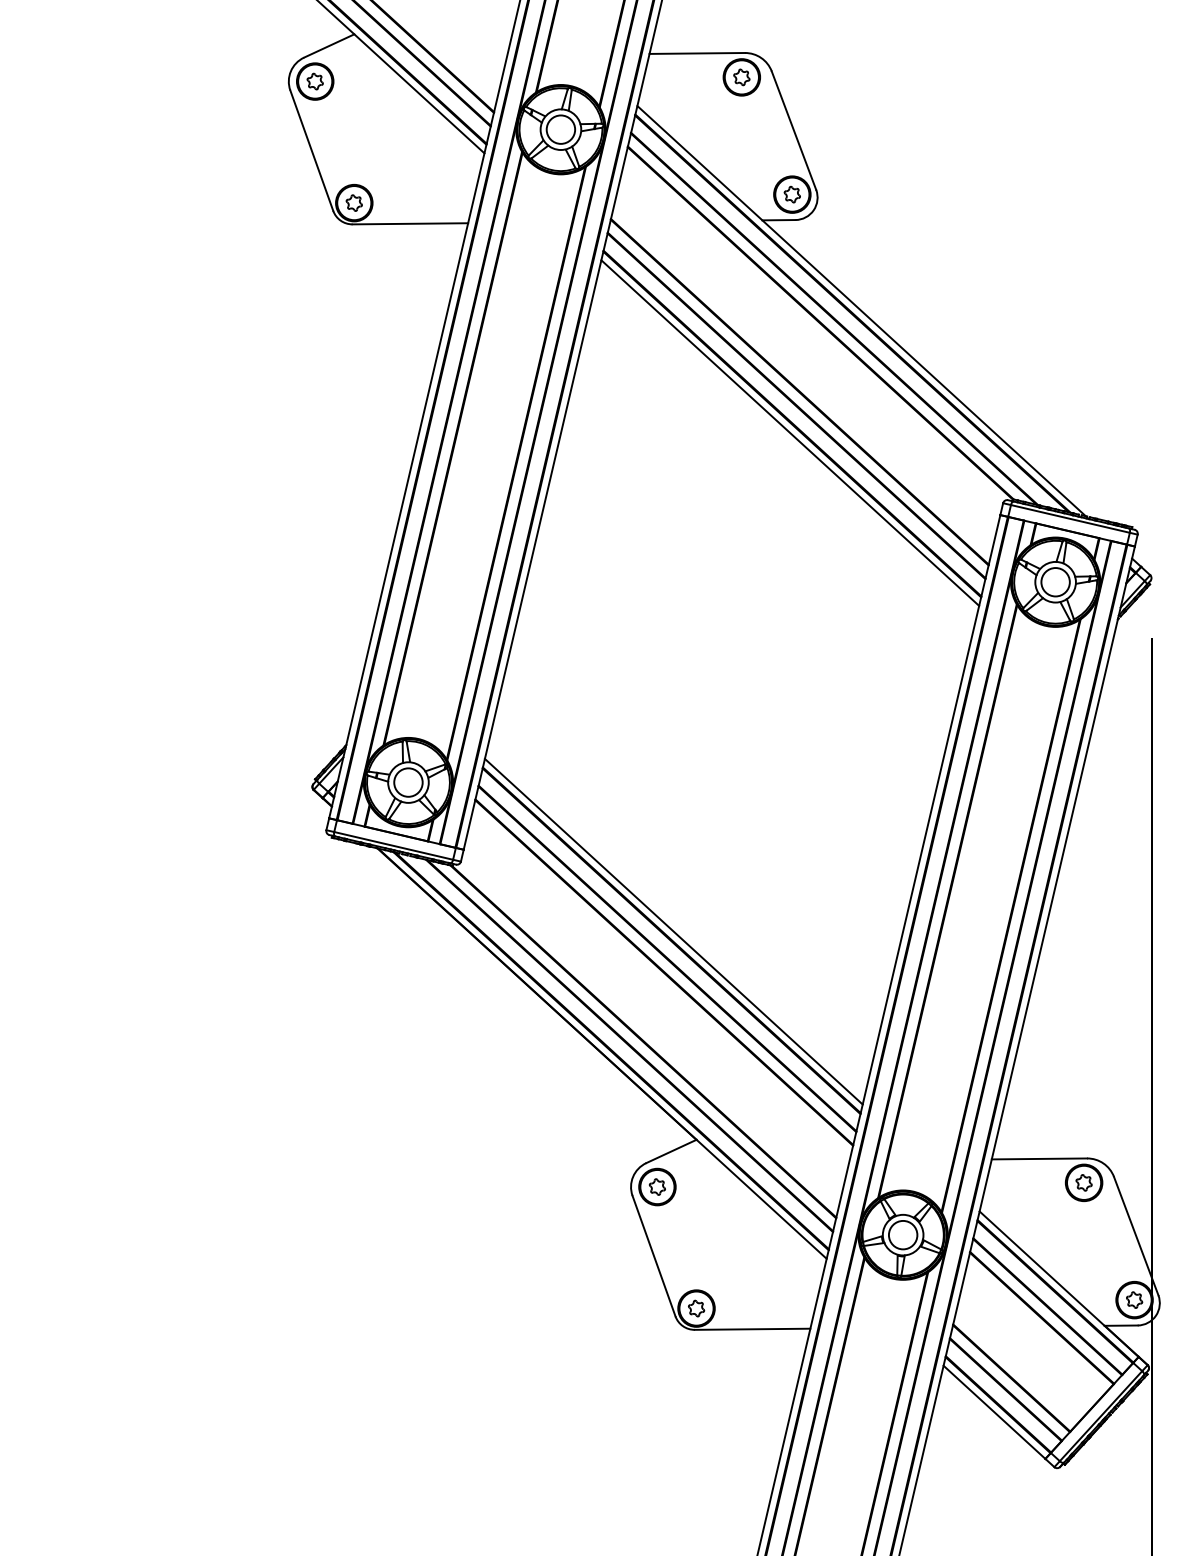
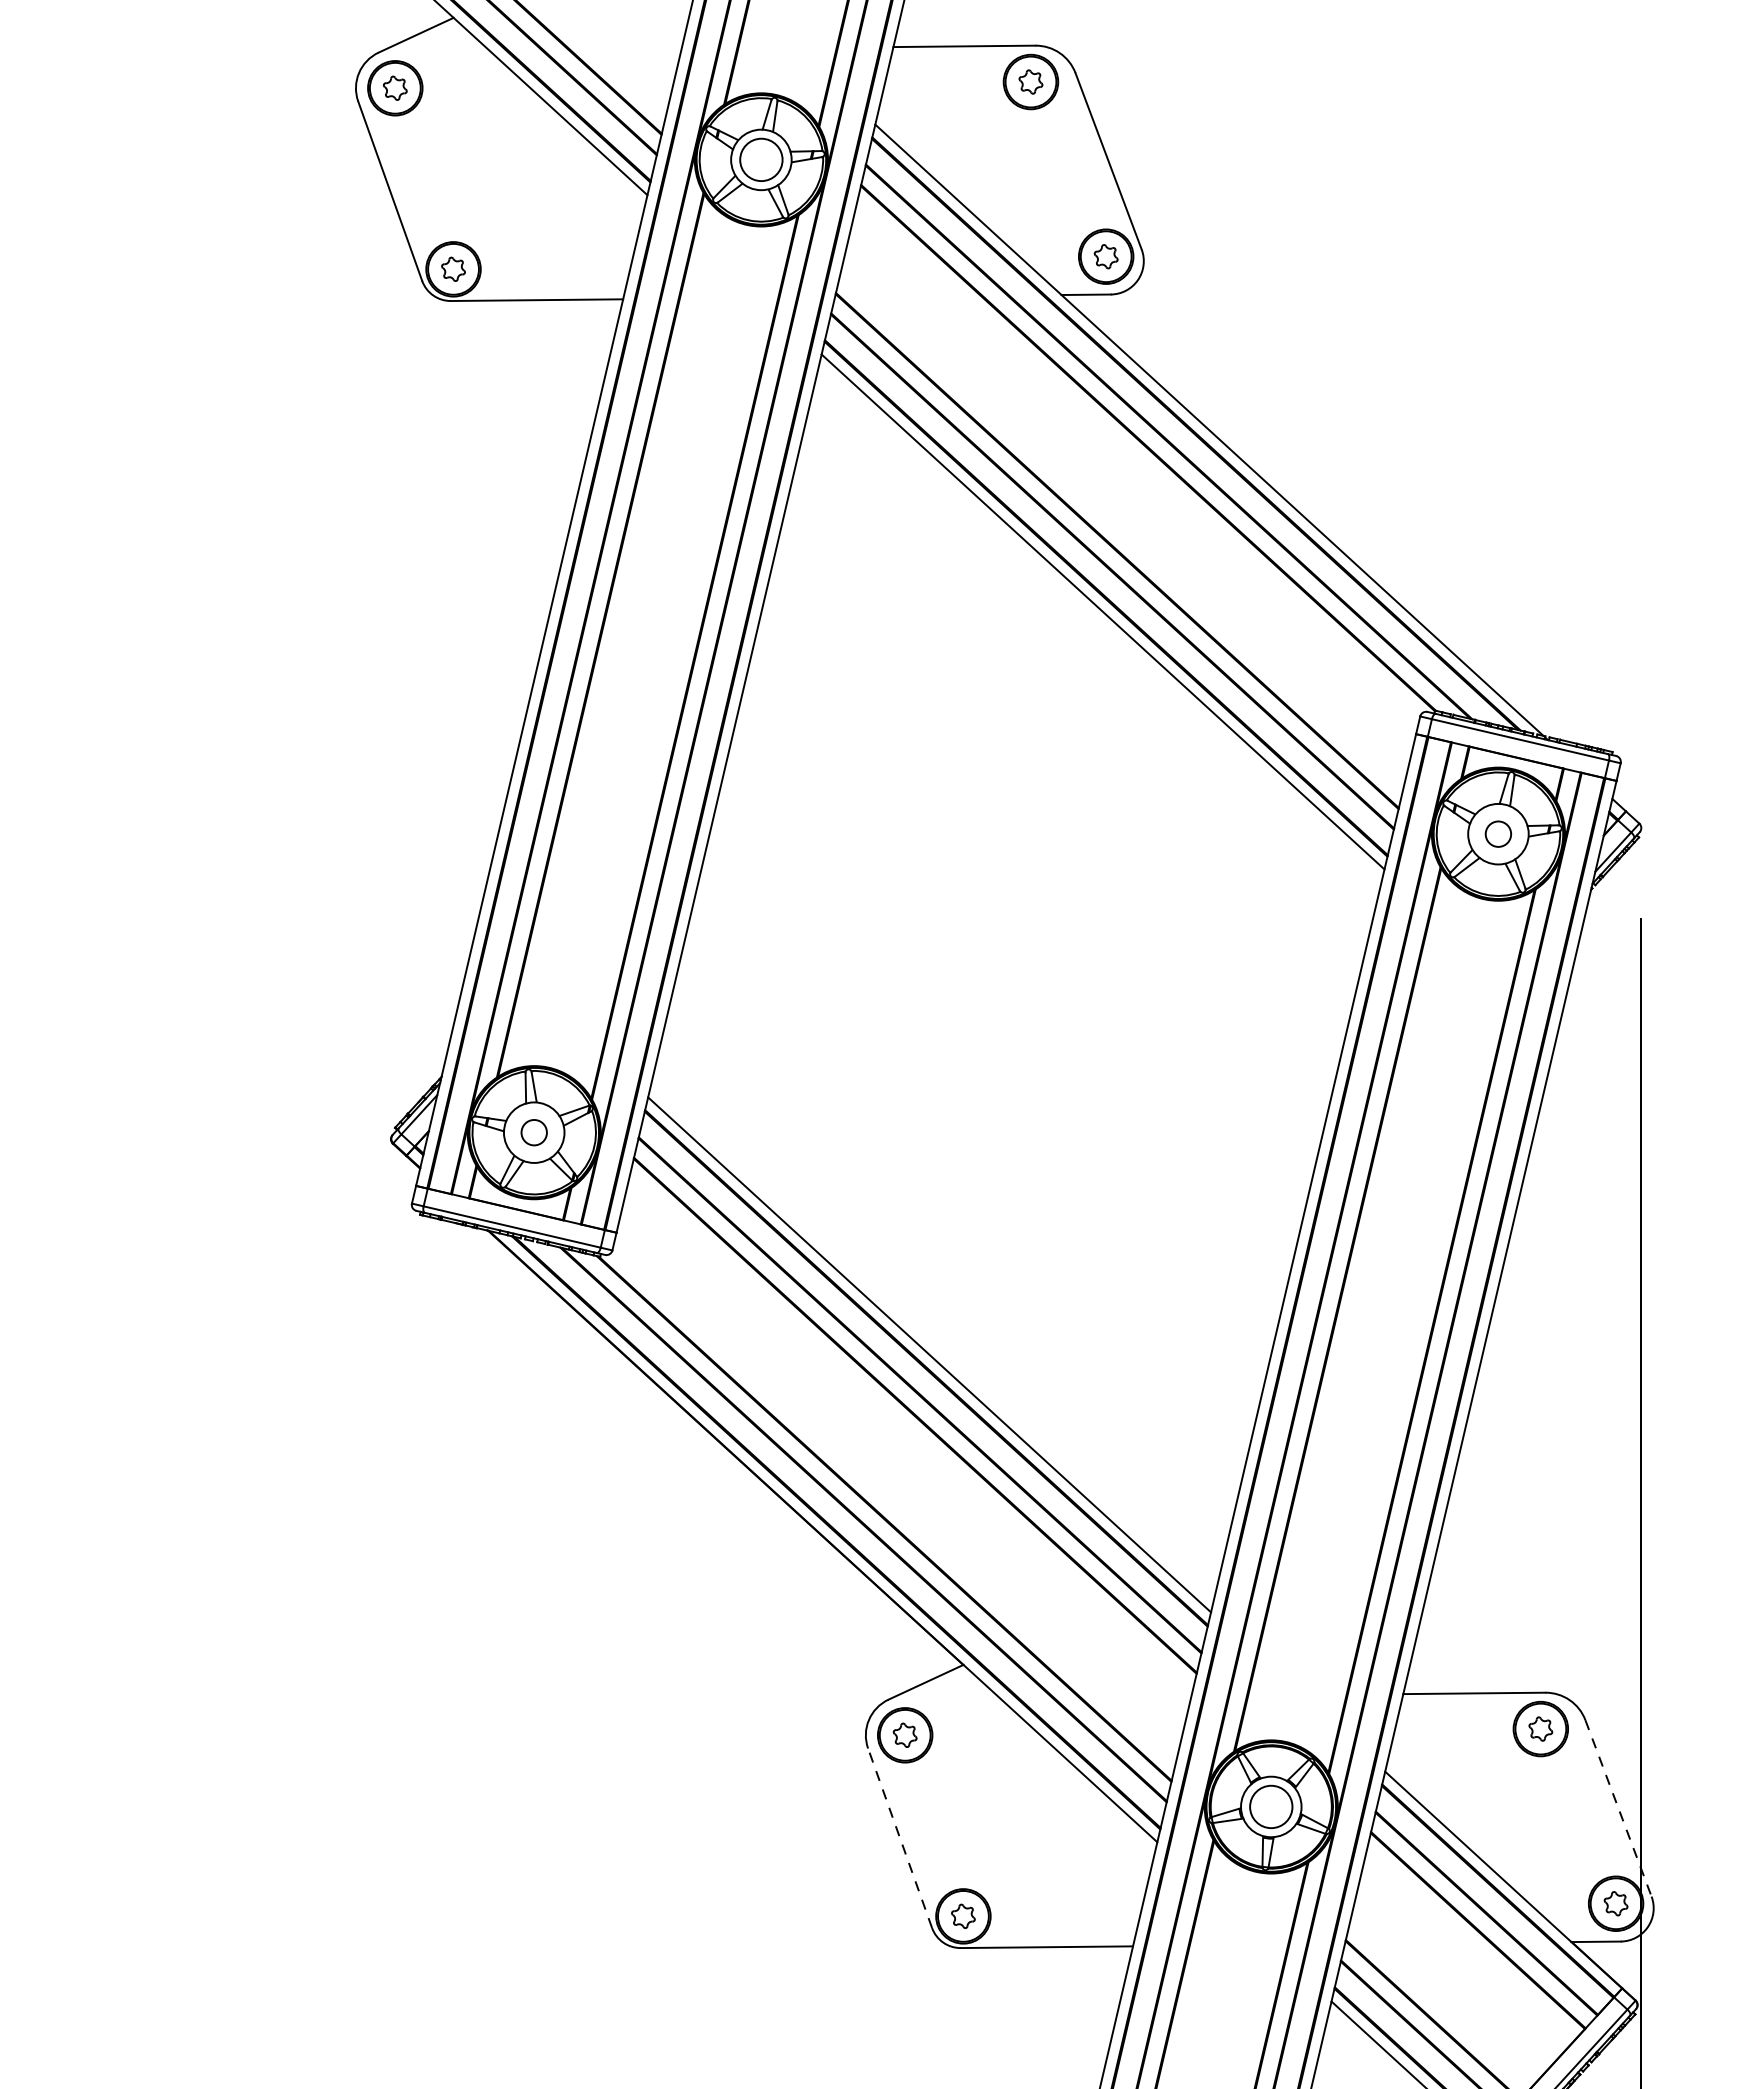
circle: (1055, 582) -> (1498, 834), size x0.6
circle: (408, 782) -> (534, 1132), size x0.6
line: (1136, 1236) -> (1618, 1808), solid -> dashed
line: (654, 1256) -> (900, 1838), solid -> dashed

